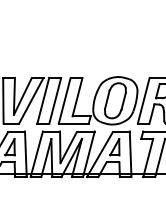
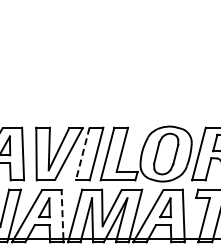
line: (43, 101) -> (82, 154), solid -> dashed
line: (25, 153) -> (62, 214), solid -> dashed

